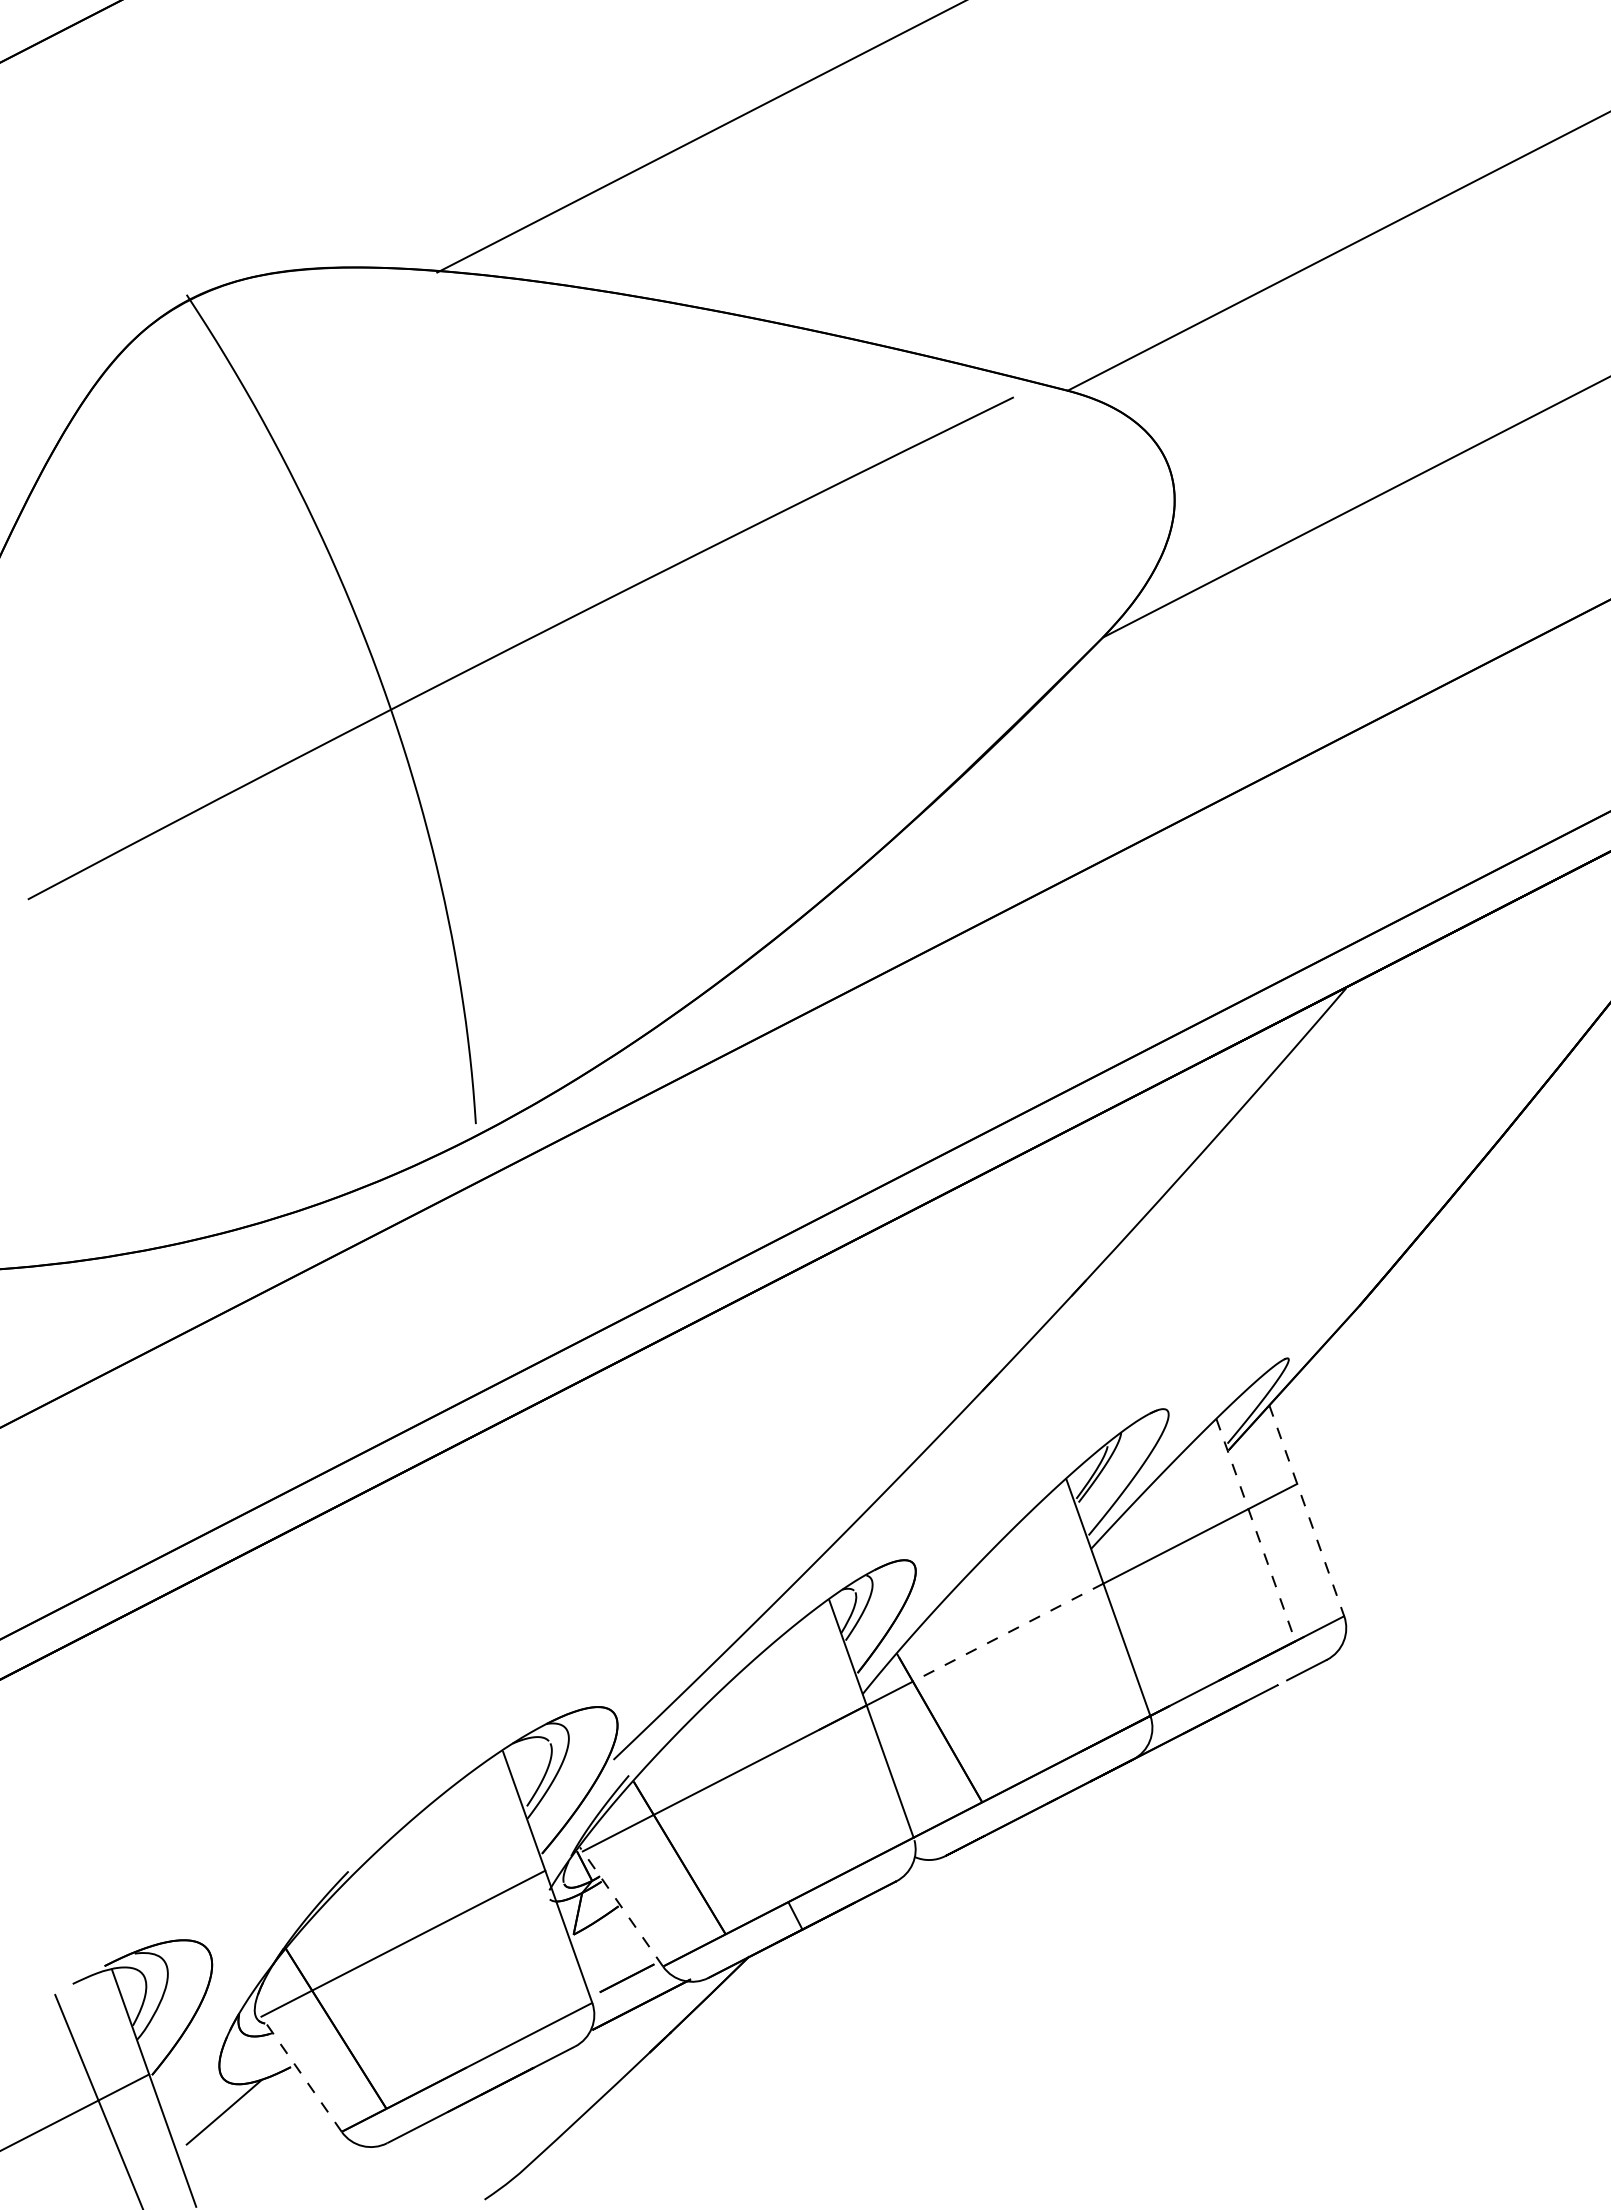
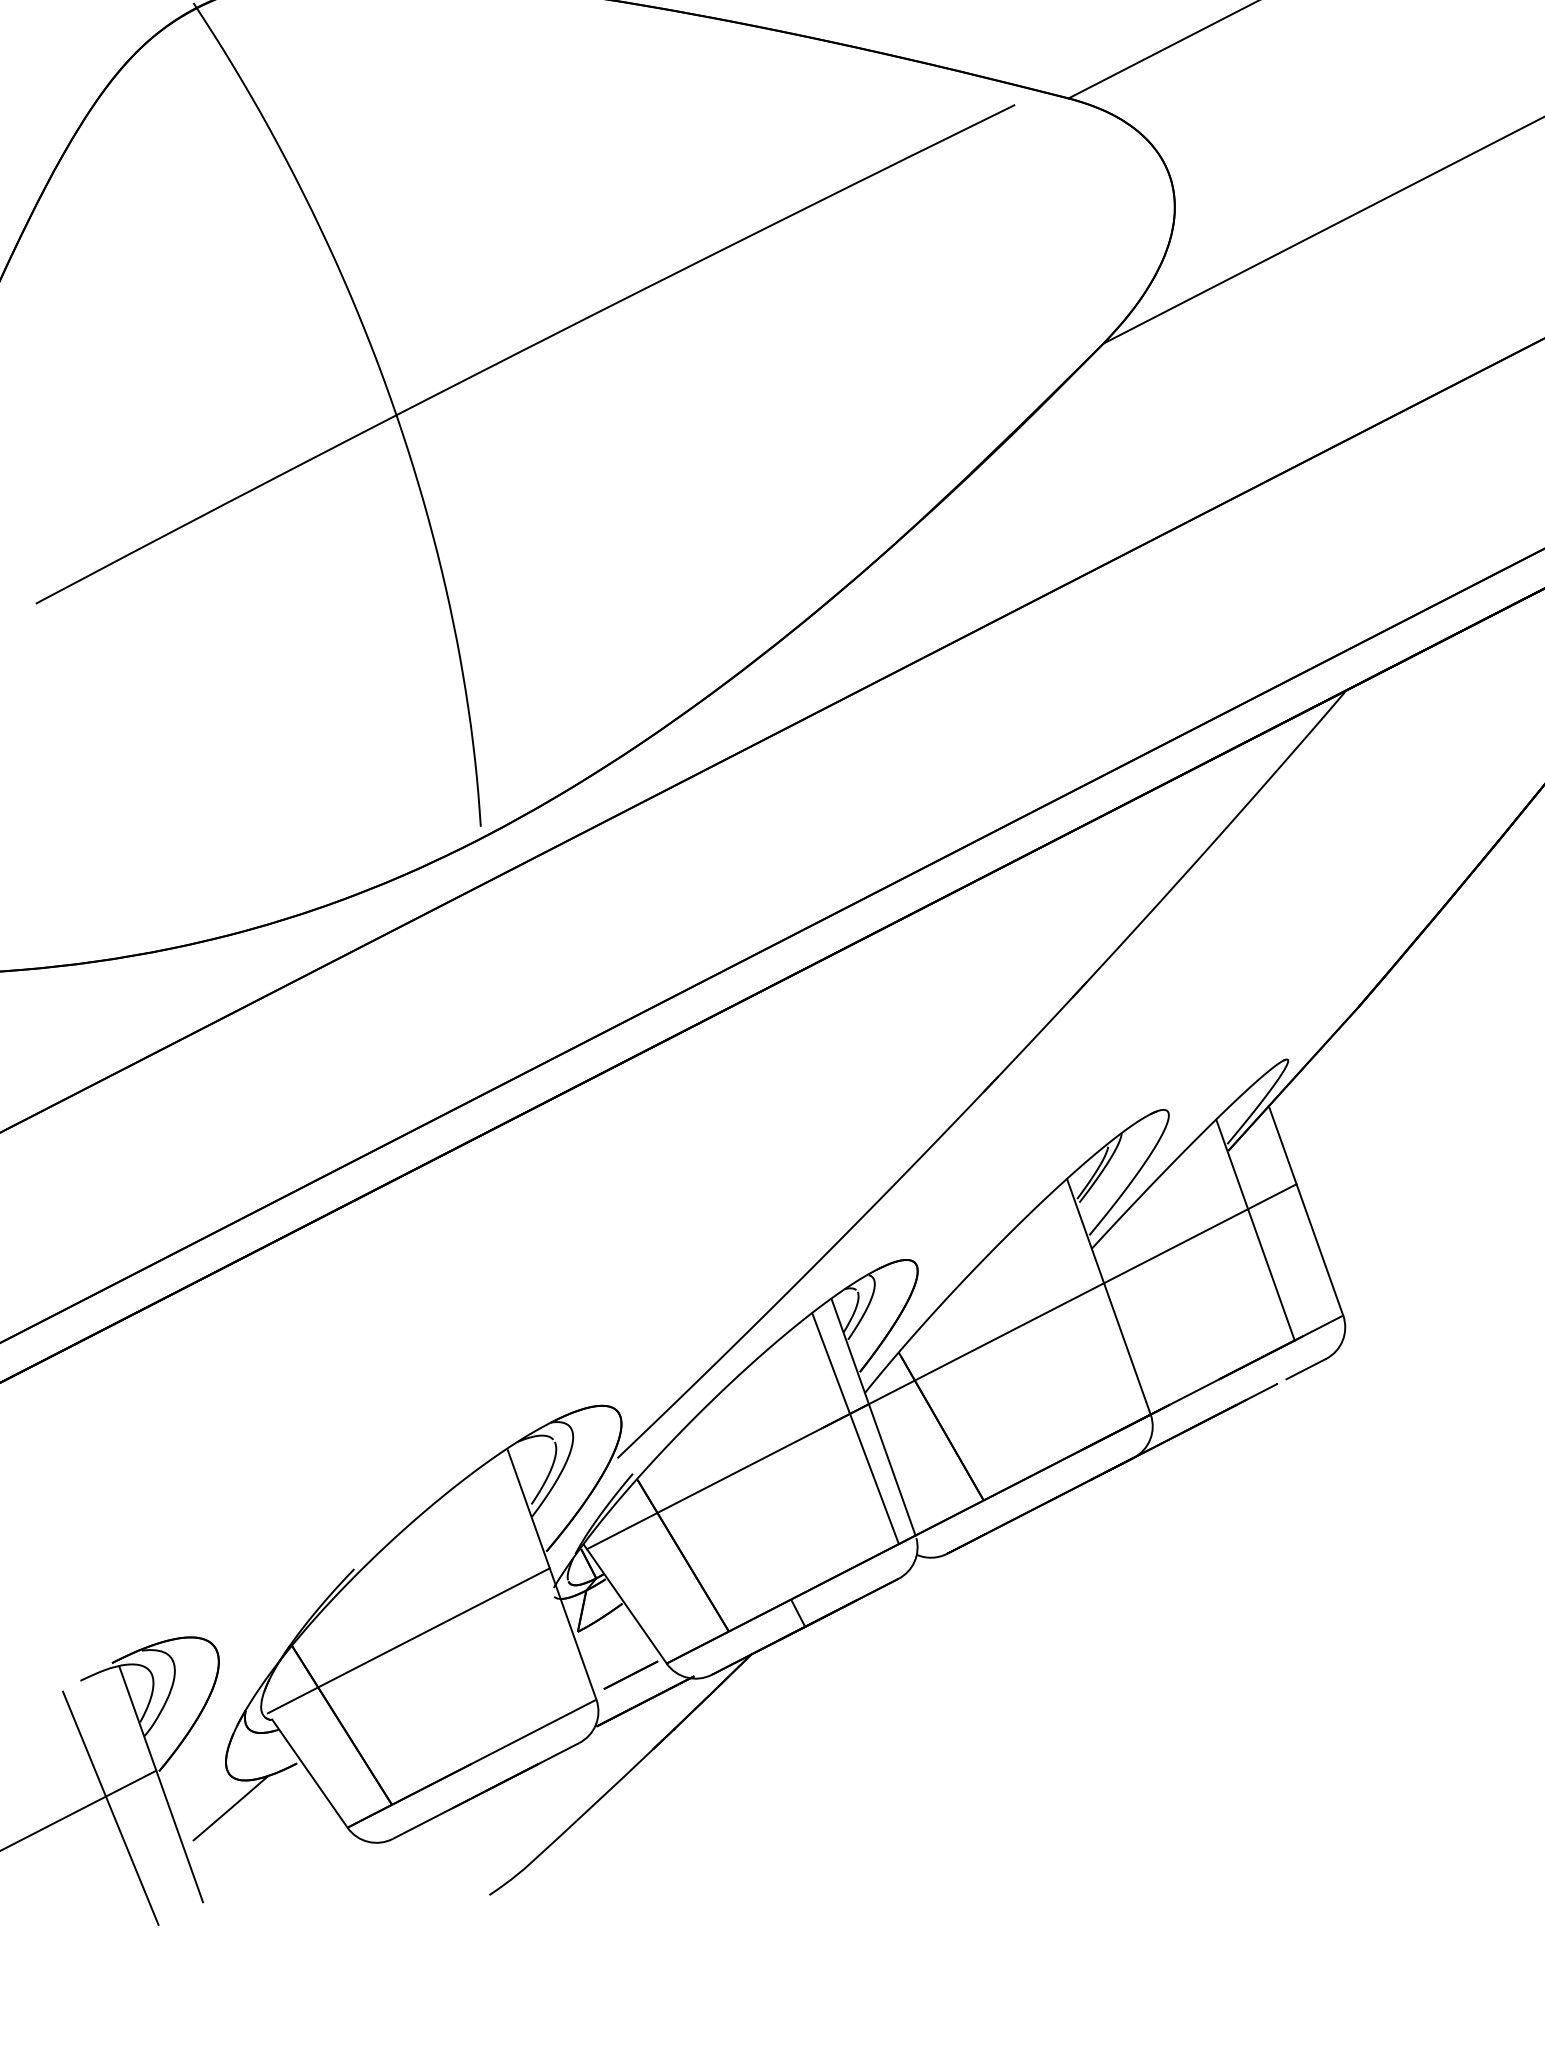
line: (1306, 1510) -> (1305, 1210), dashed -> solid
line: (1256, 1530) -> (1256, 1230), dashed -> solid
line: (1007, 1632) -> (1008, 1331), dashed -> solid
line: (852, 1730) -> (854, 1429), added
line: (621, 1906) -> (625, 1603), dashed -> solid
line: (303, 2076) -> (309, 1772), dashed -> solid

